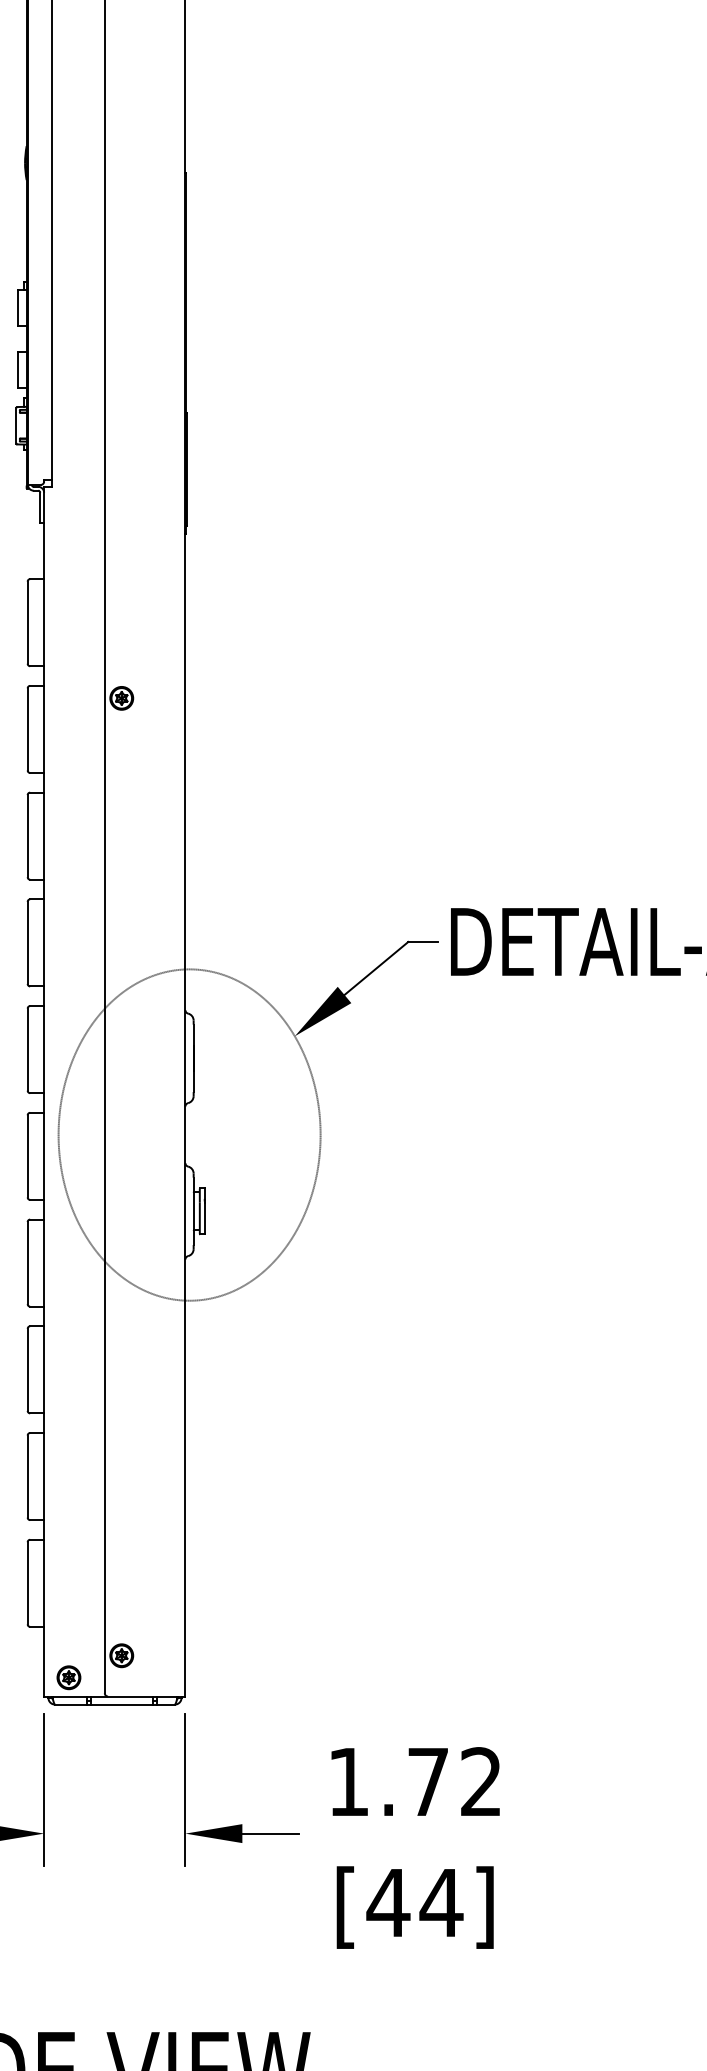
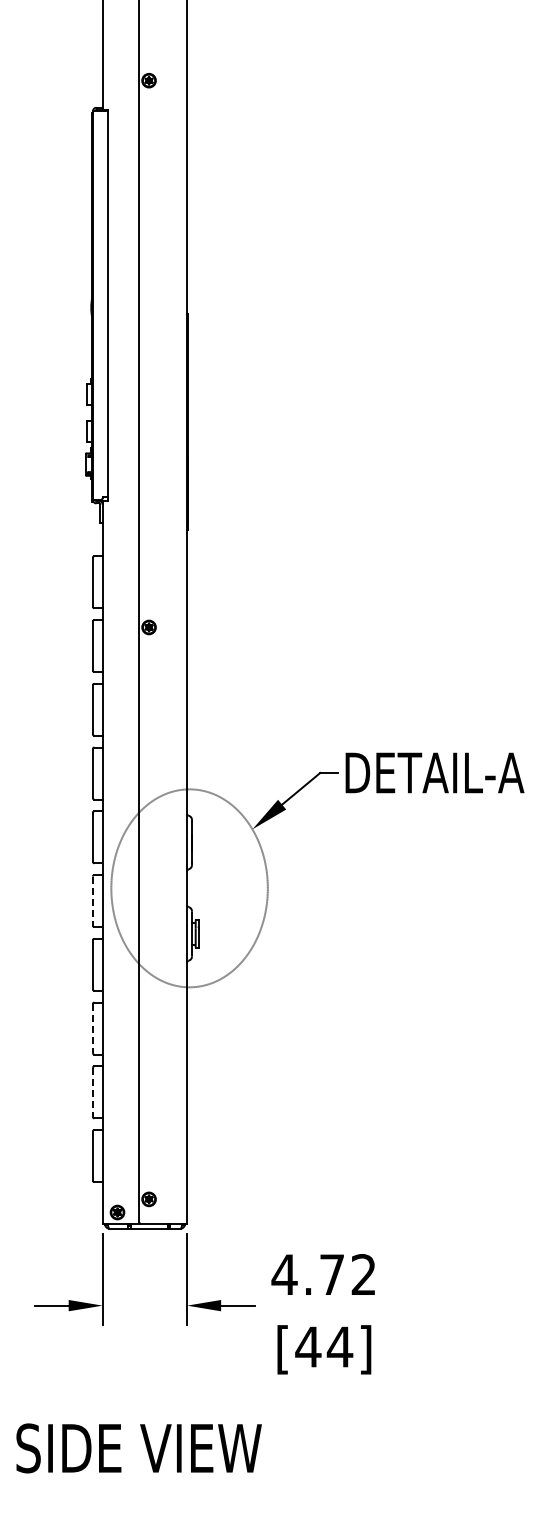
line: (27, 1157) -> (92, 901), solid -> dashed
line: (27, 1369) -> (92, 1028), solid -> dashed
line: (27, 1476) -> (92, 1092), solid -> dashed
text: (348, 1781) -> (284, 1274), 1.72 -> 4.72

